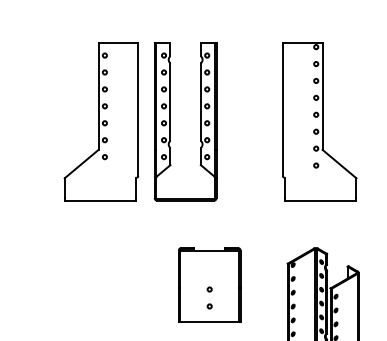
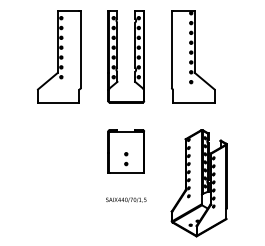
part: (99, 121) -> (58, 56), moved
part: (320, 121) -> (193, 56), moved
part: (208, 284) -> (125, 151), moved

